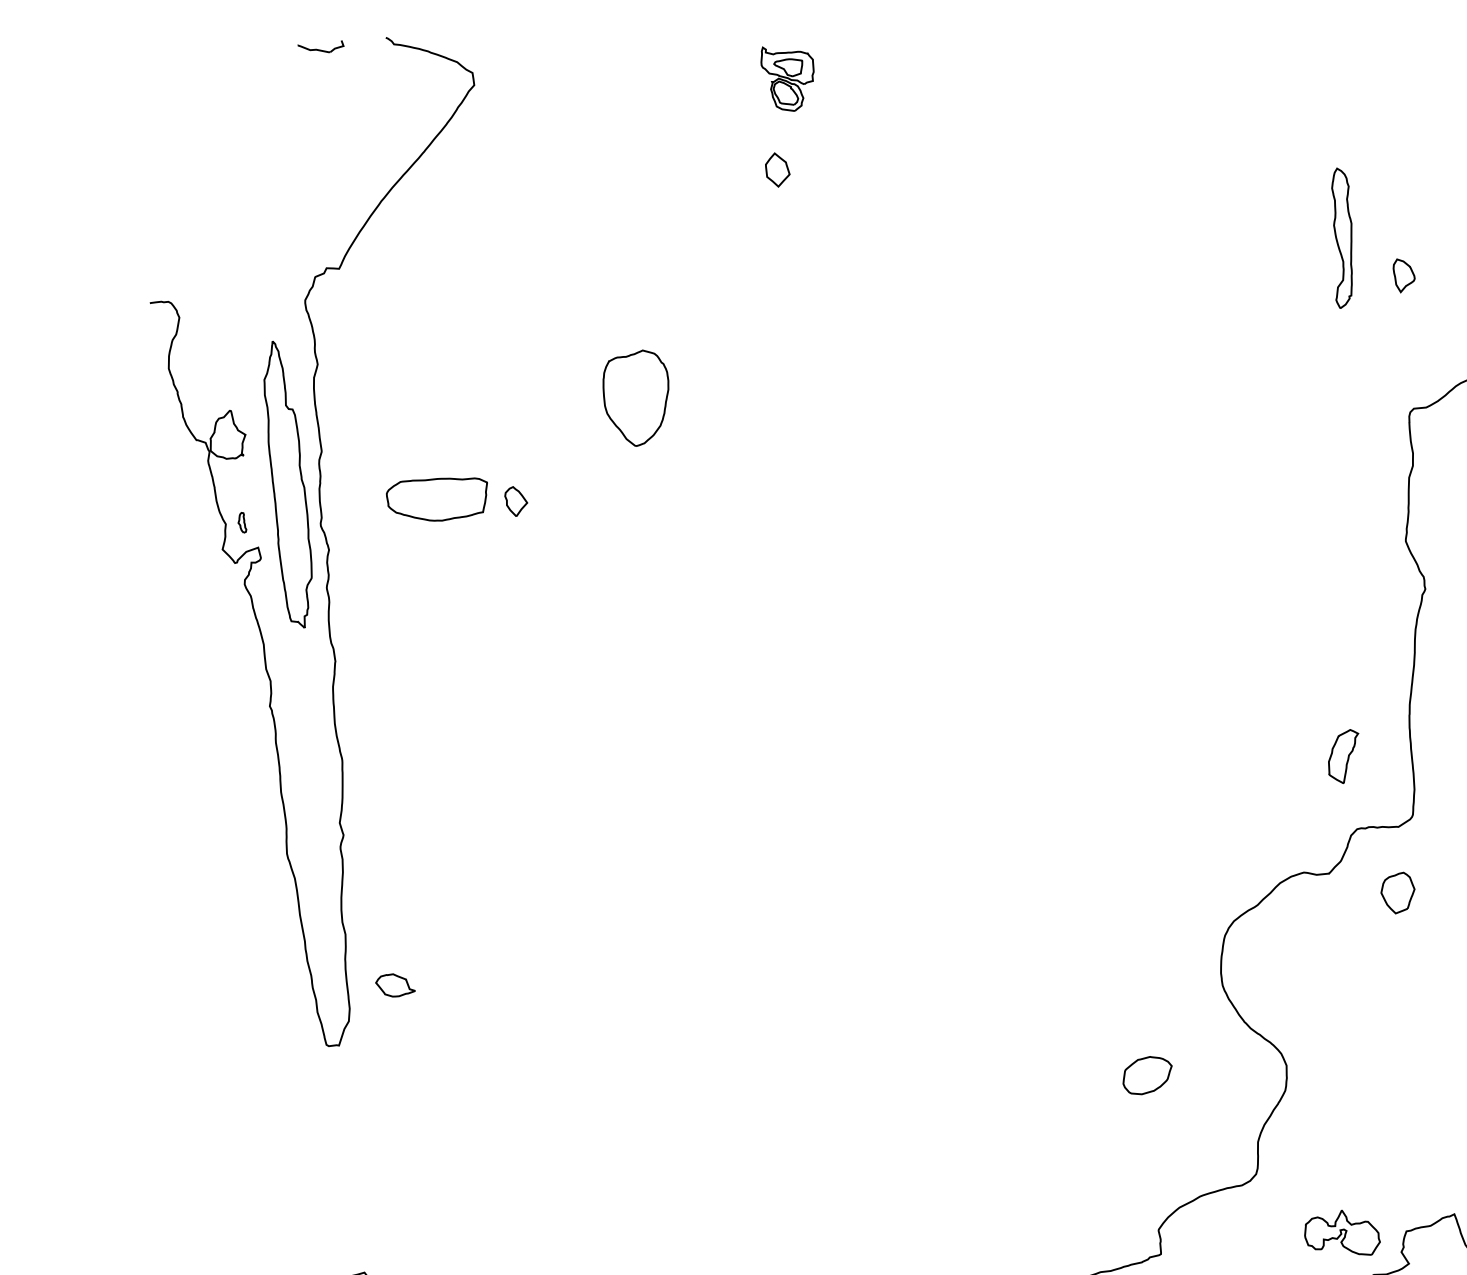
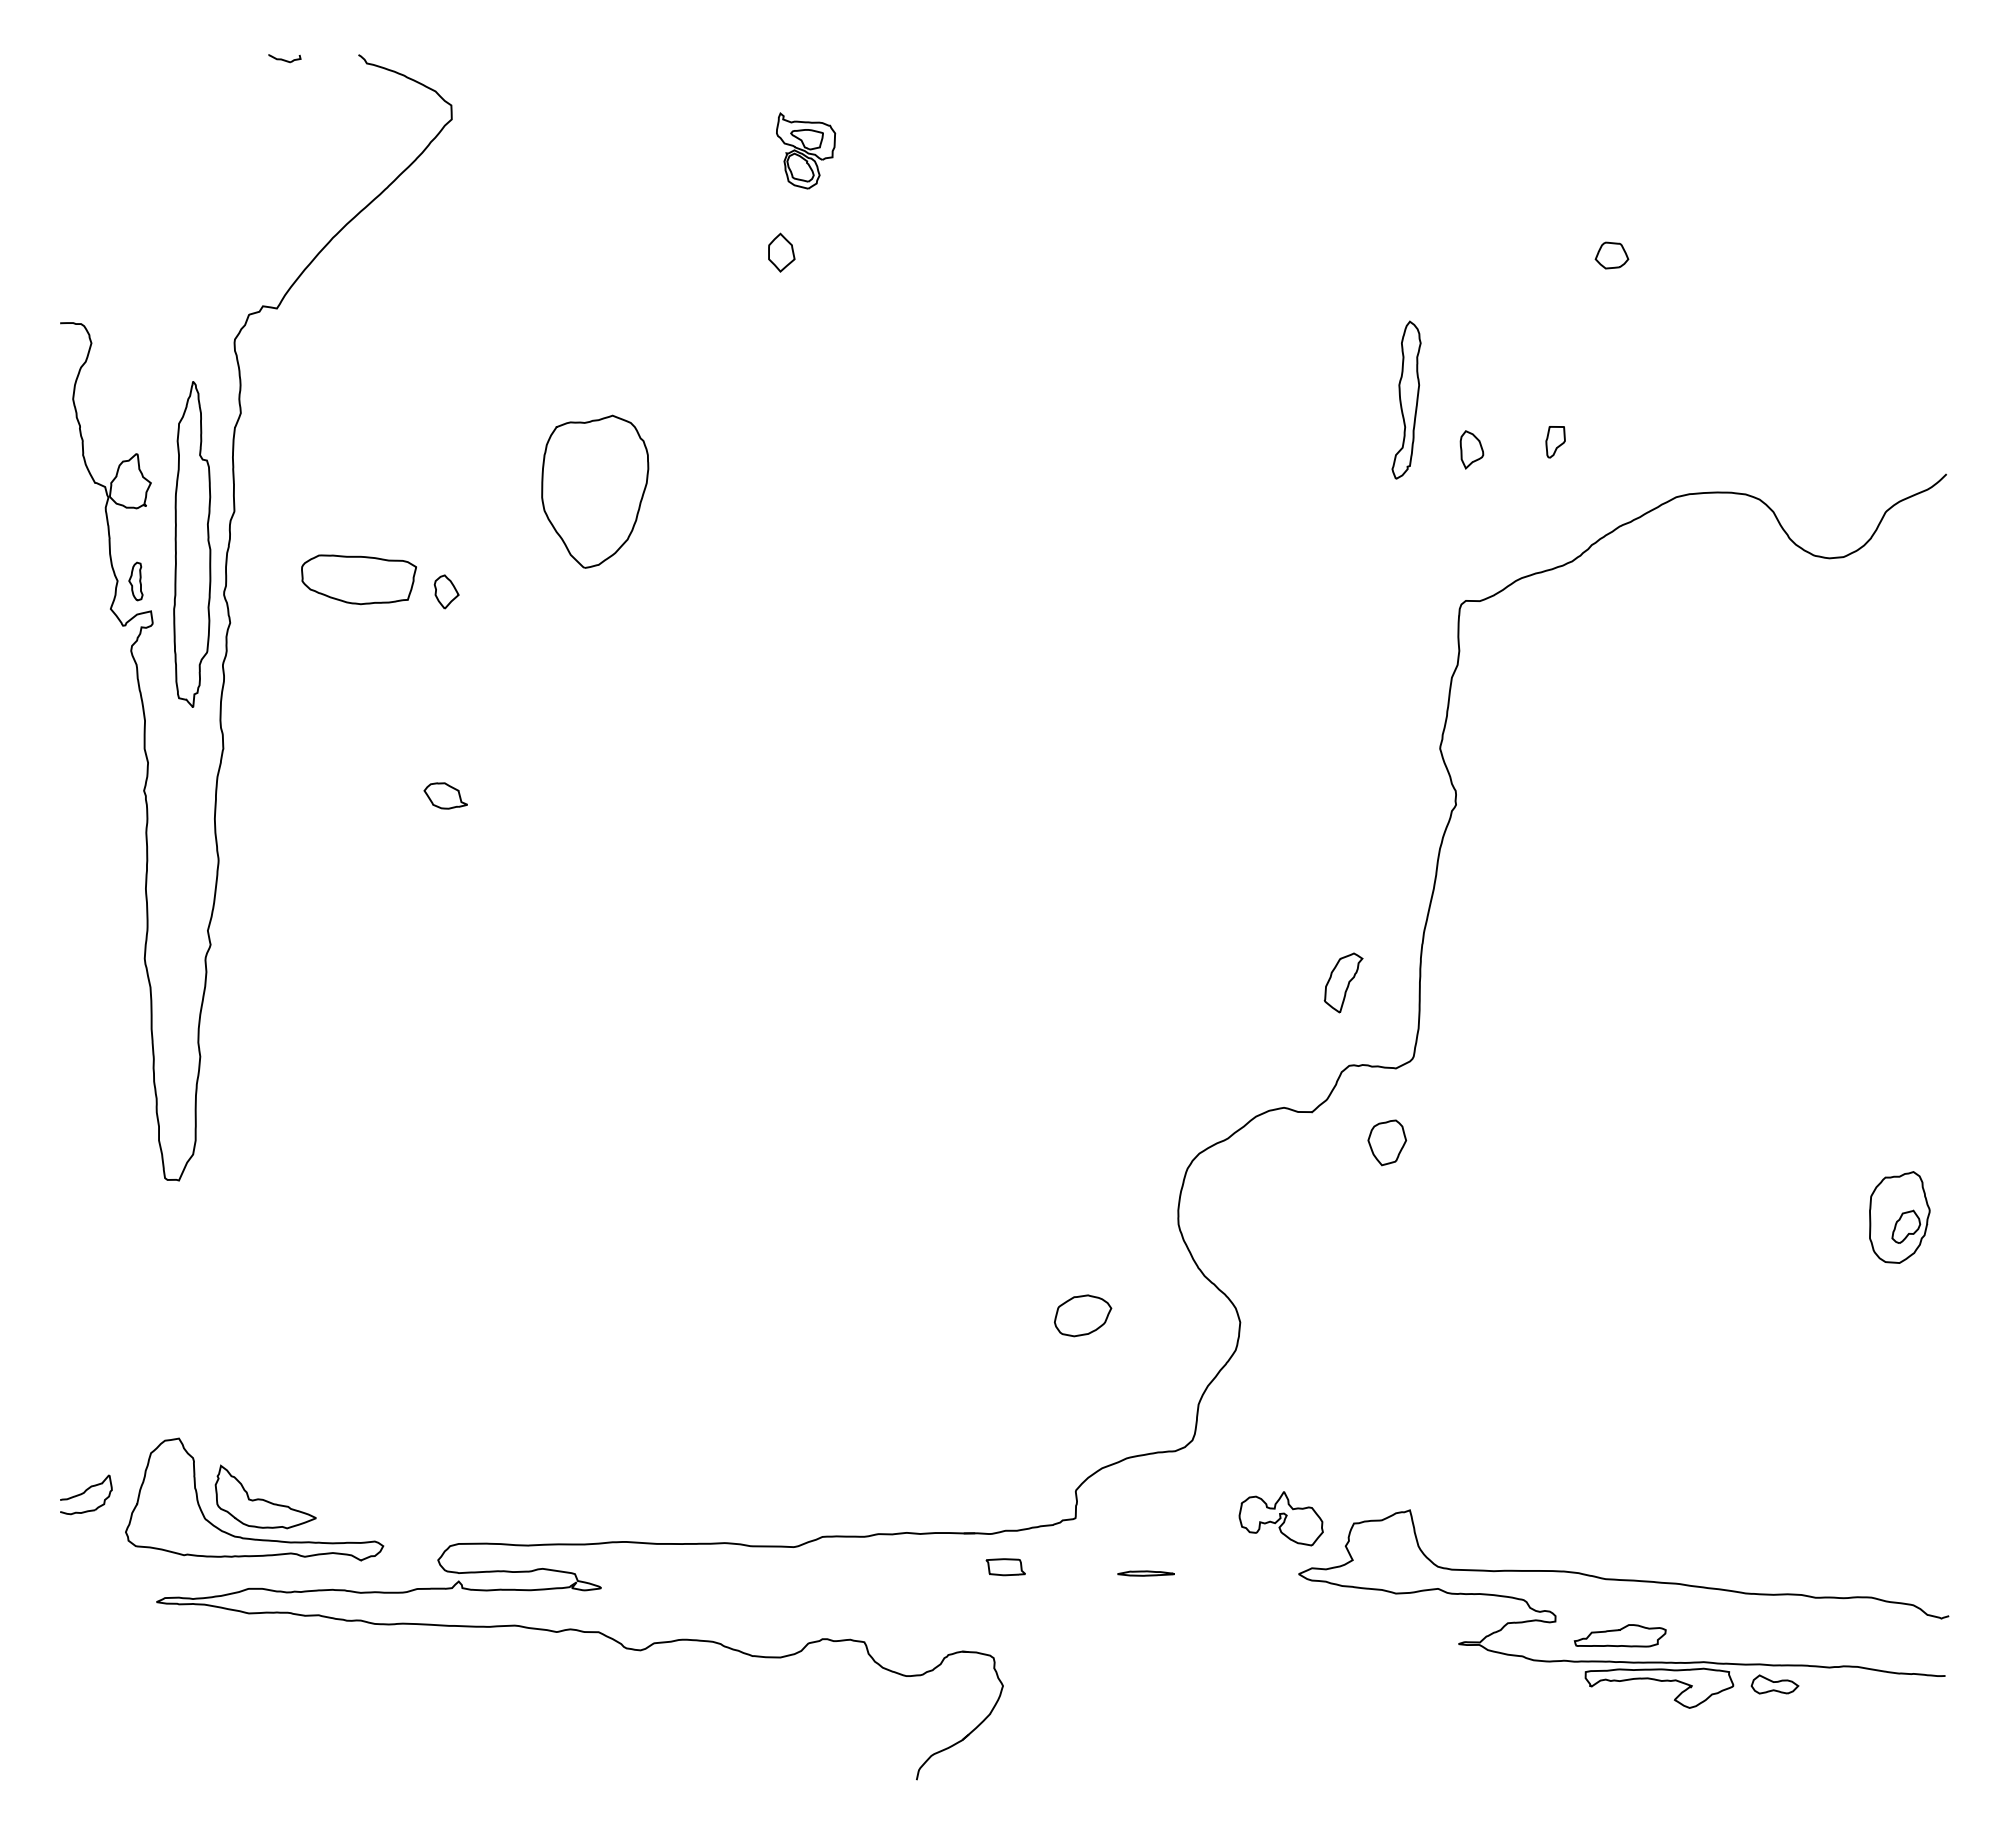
part: (321, 48) -> (284, 58), size x0.62
part: (637, 398) -> (595, 491), size x1.43
part: (241, 522) -> (135, 581), size x1.67
part: (395, 984) -> (445, 795), moved

